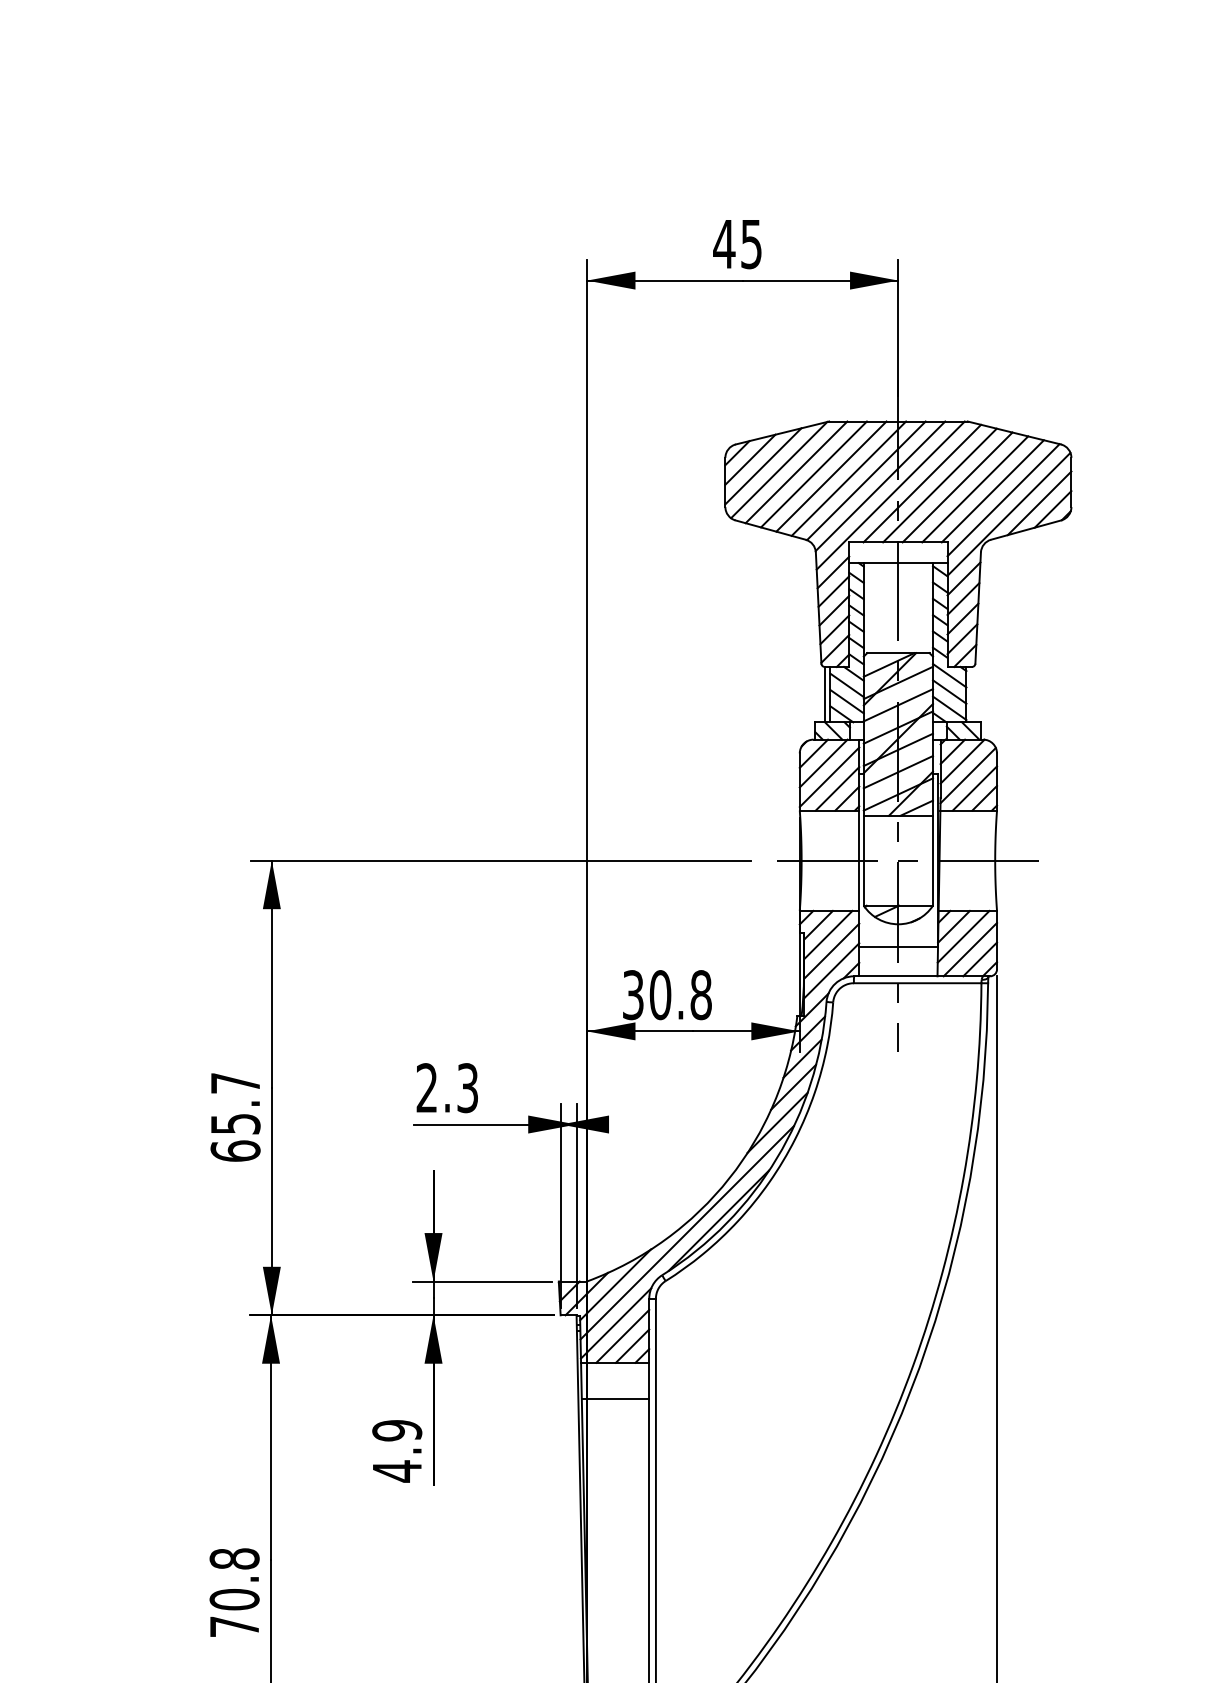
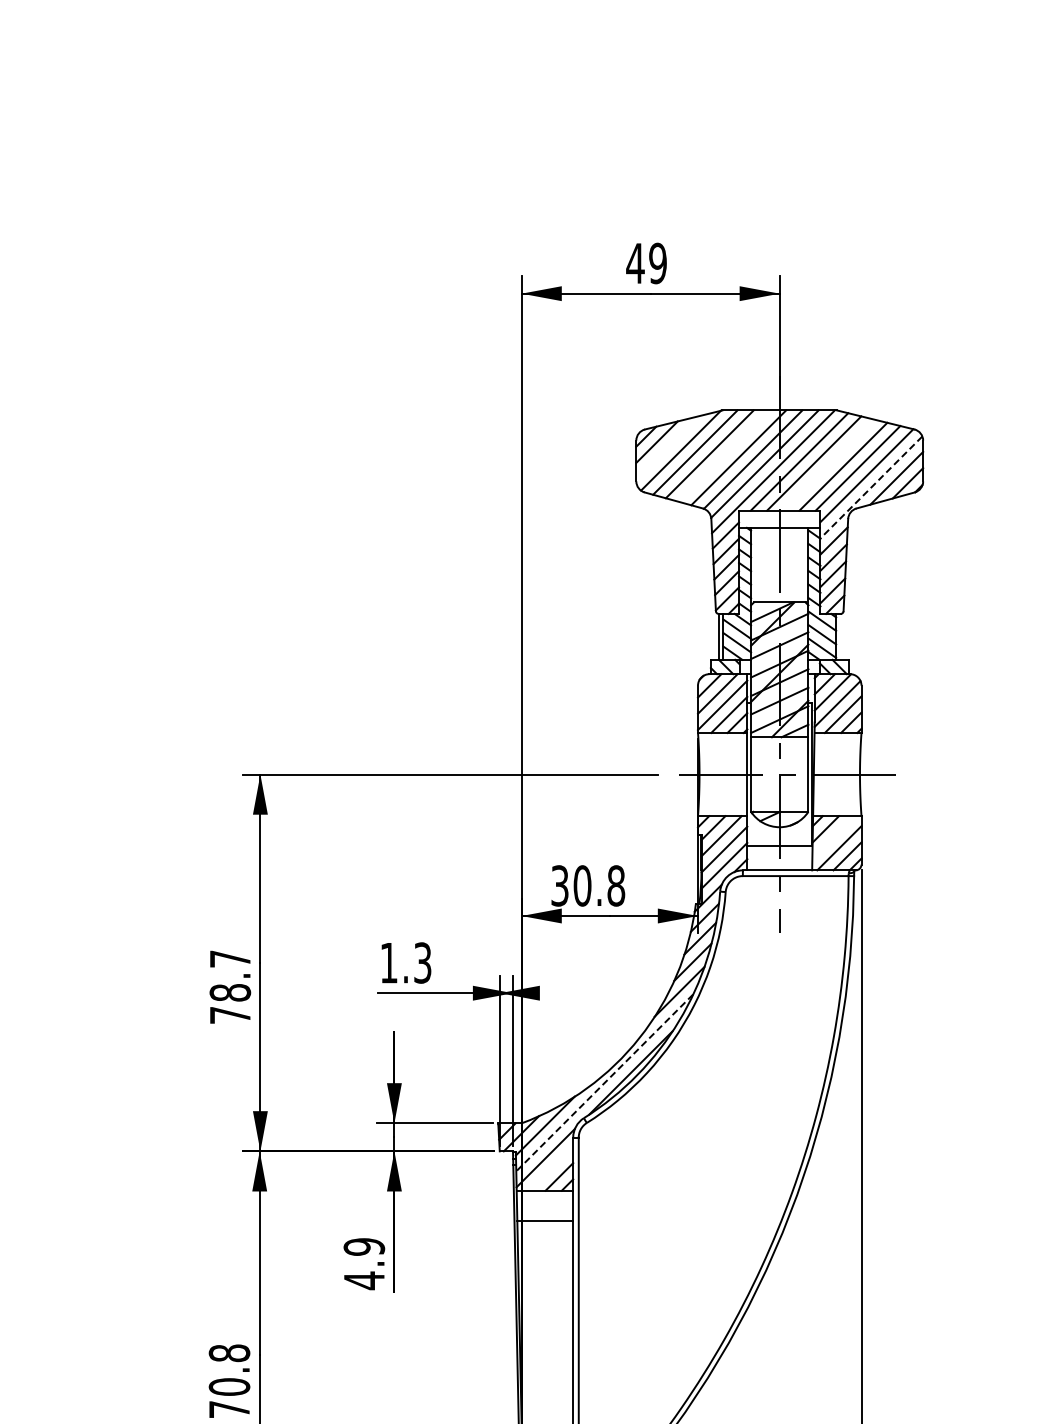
text: (750, 244) -> (657, 263), 45 -> 49
line: (762, 466) -> (667, 447), removed
line: (830, 475) -> (723, 455), removed
line: (957, 486) -> (828, 464), removed
line: (1009, 514) -> (871, 487), solid -> dashed
line: (963, 936) -> (833, 837), removed
text: (426, 1087) -> (388, 962), 2.3 -> 1.3
text: (235, 1138) -> (230, 1004), 65.7 -> 78.7
line: (686, 1233) -> (604, 1083), solid -> dashed
line: (623, 1335) -> (551, 1168), removed

